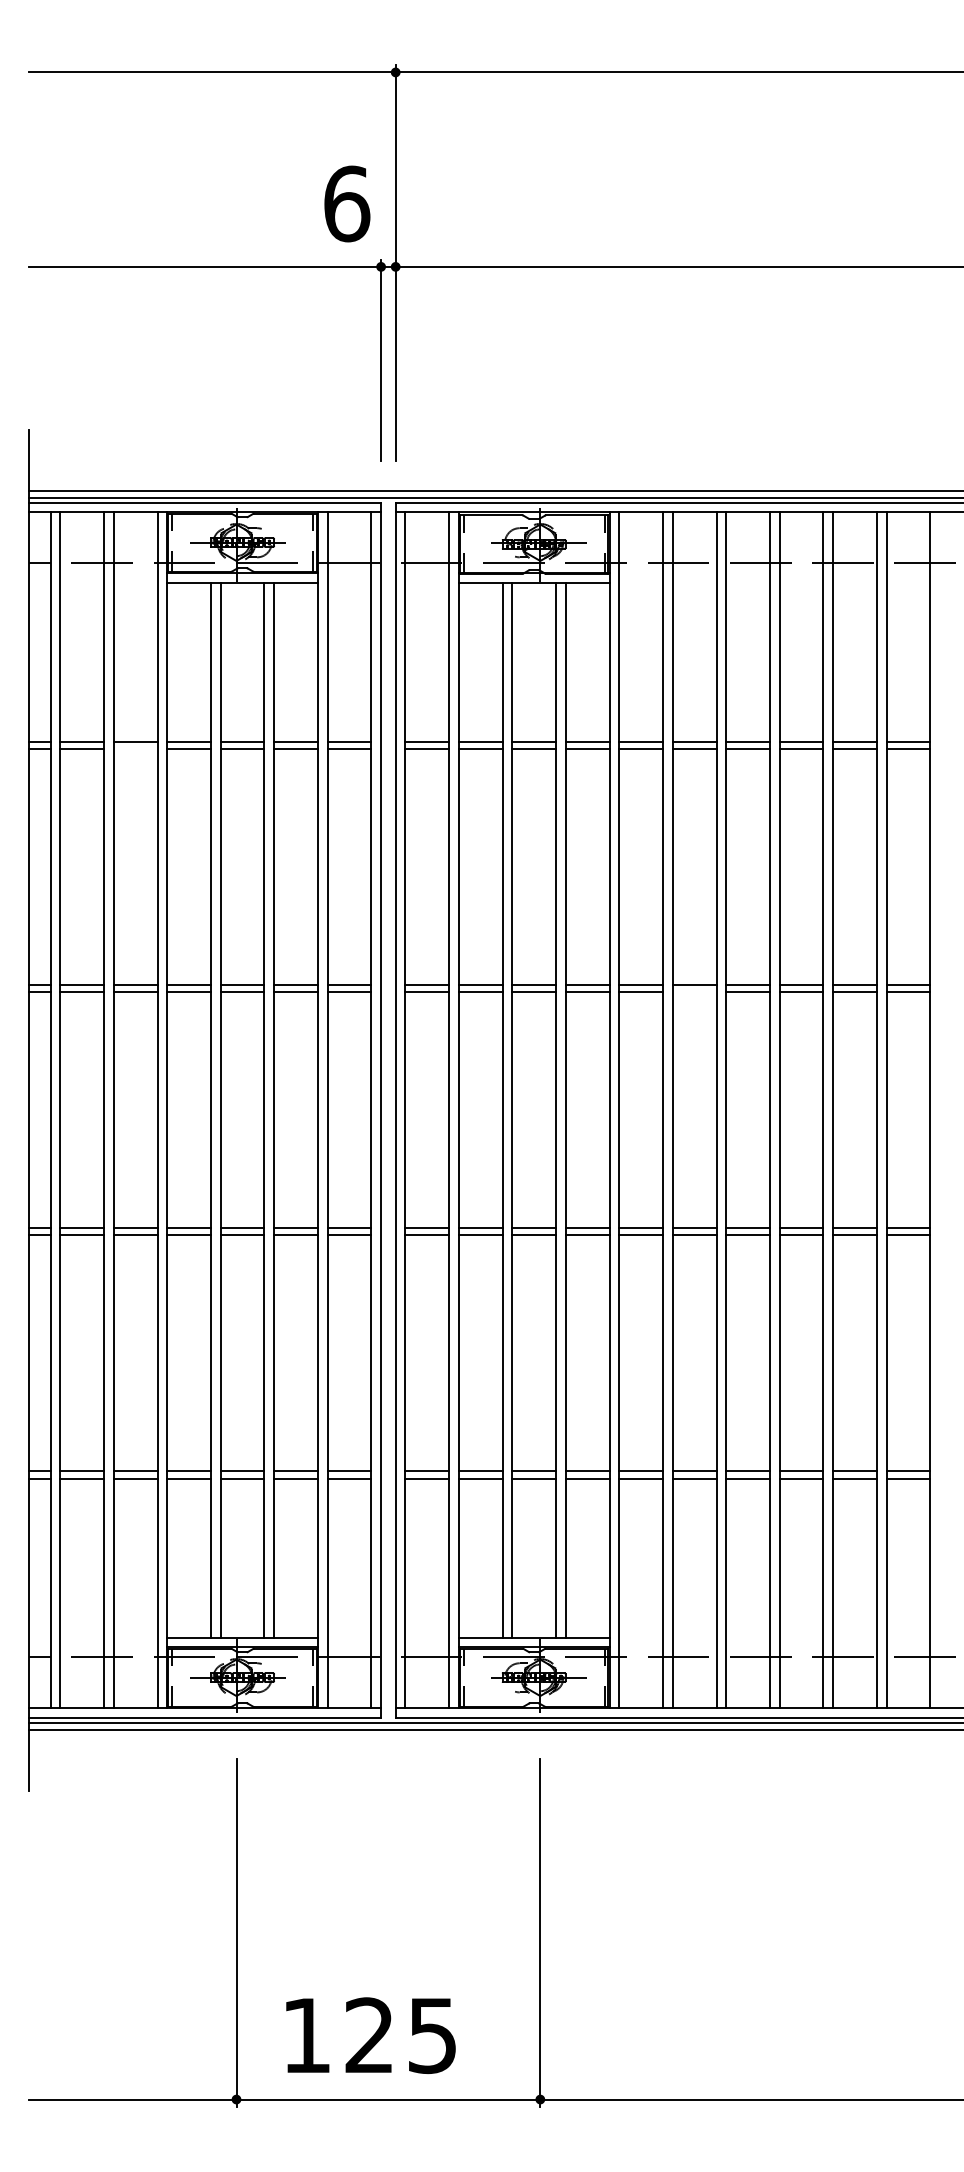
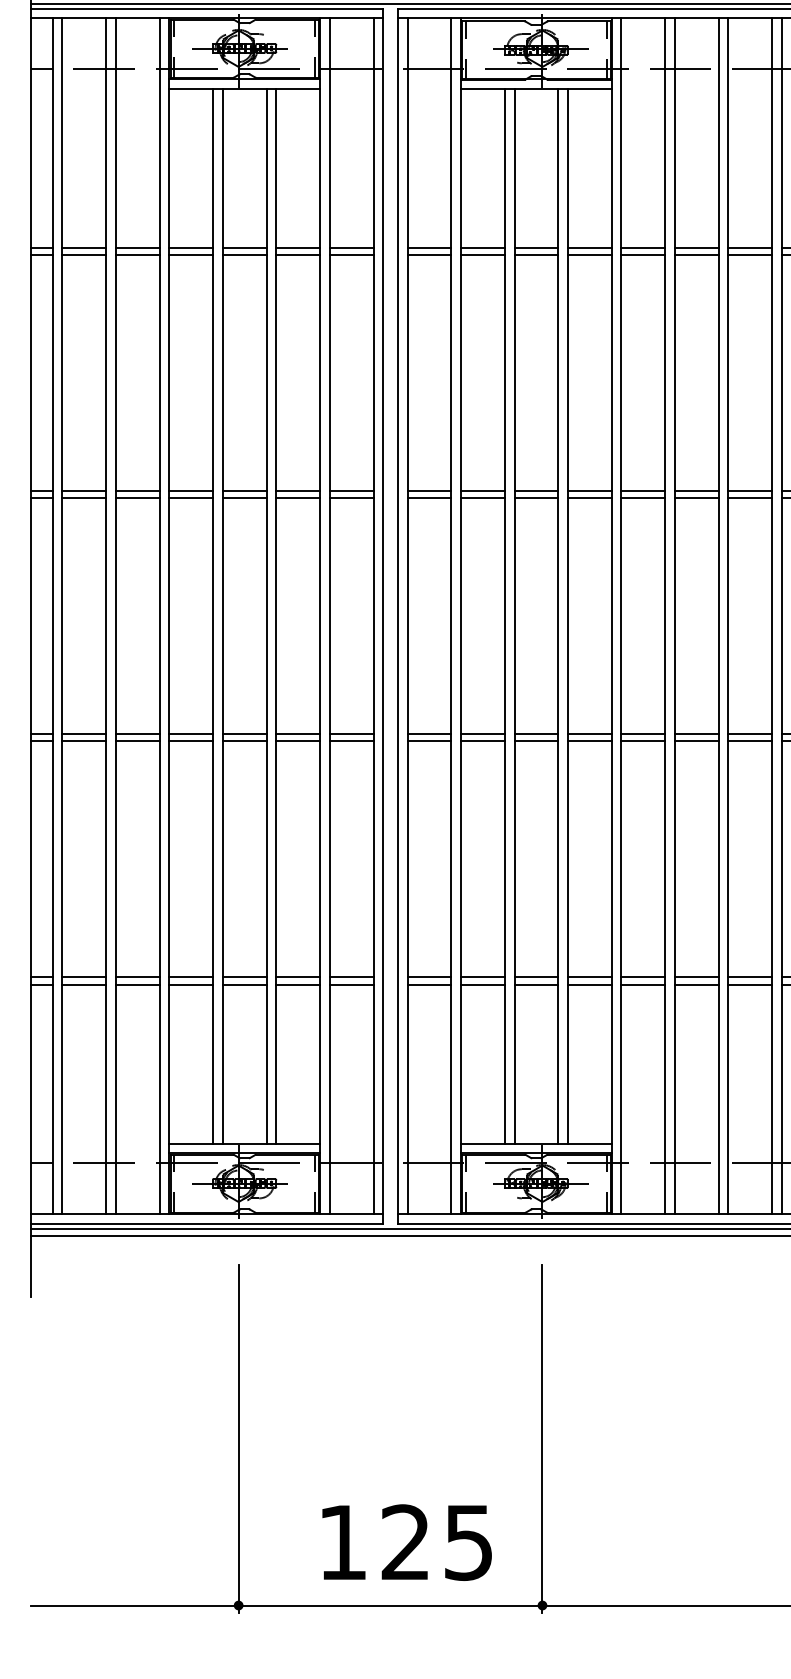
line: (135, 749) -> (137, 255), added
line: (694, 992) -> (696, 498), added
text: (370, 2035) -> (406, 1542), moved

